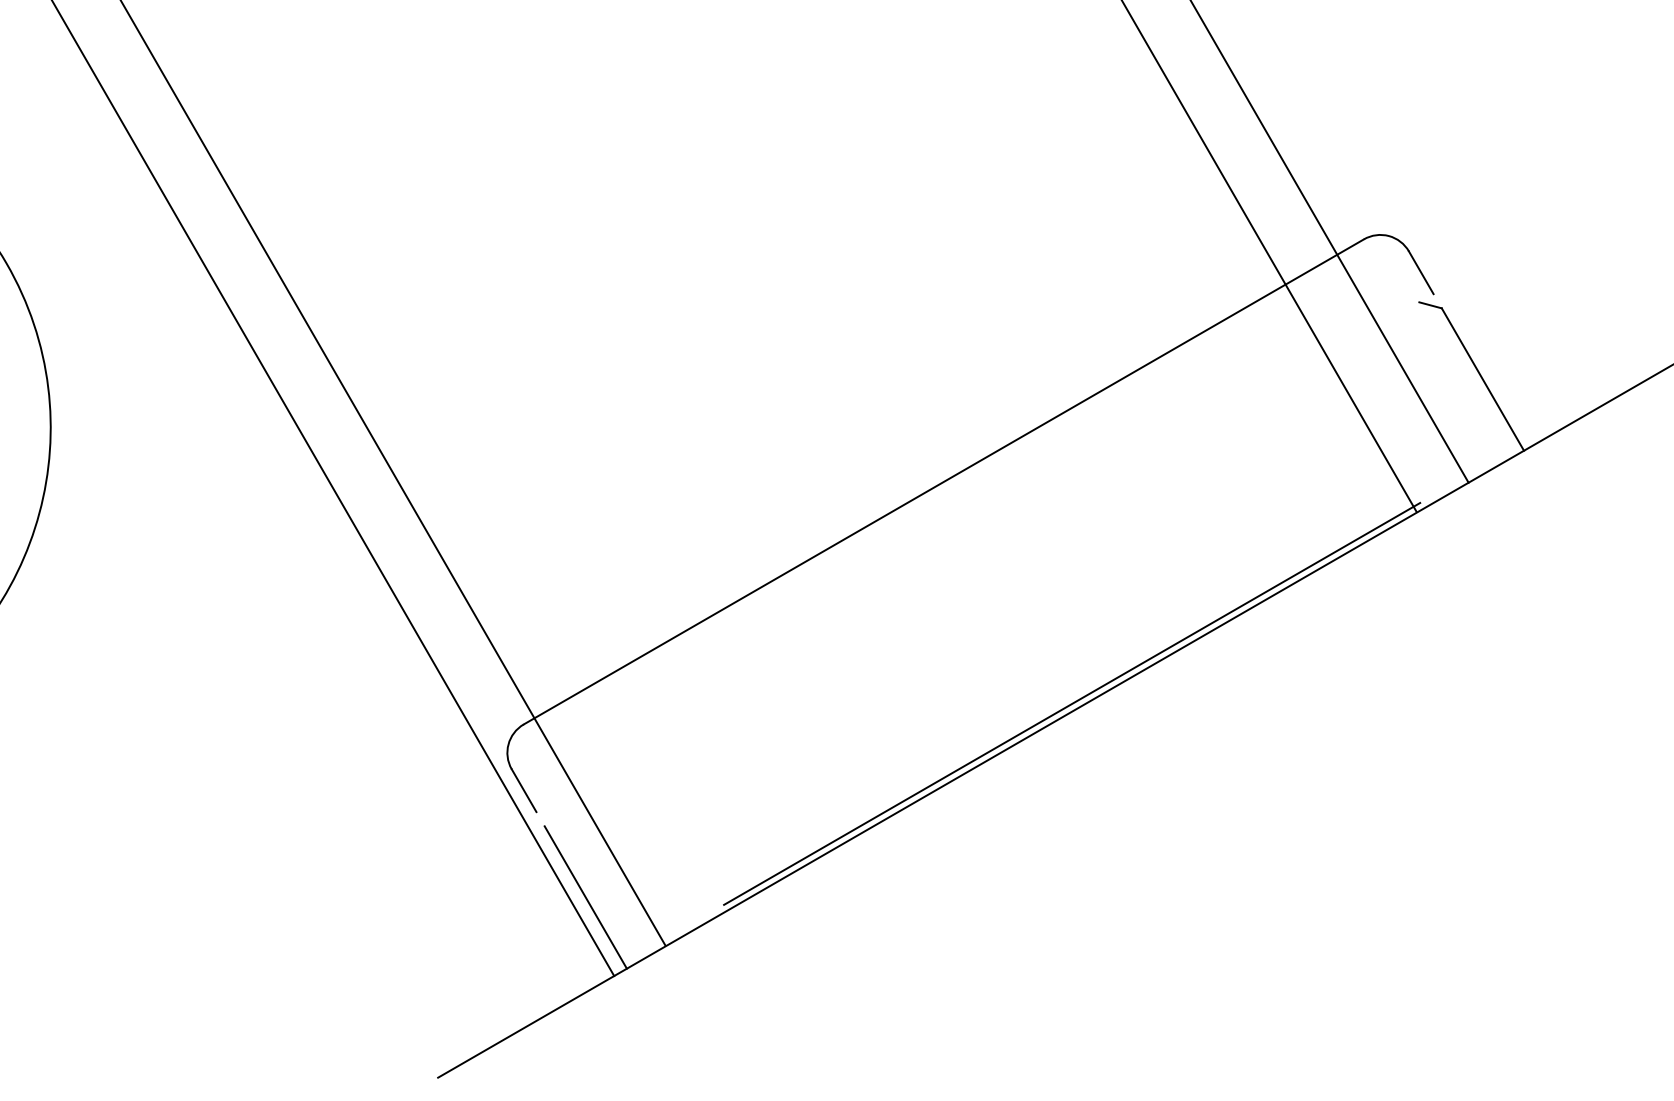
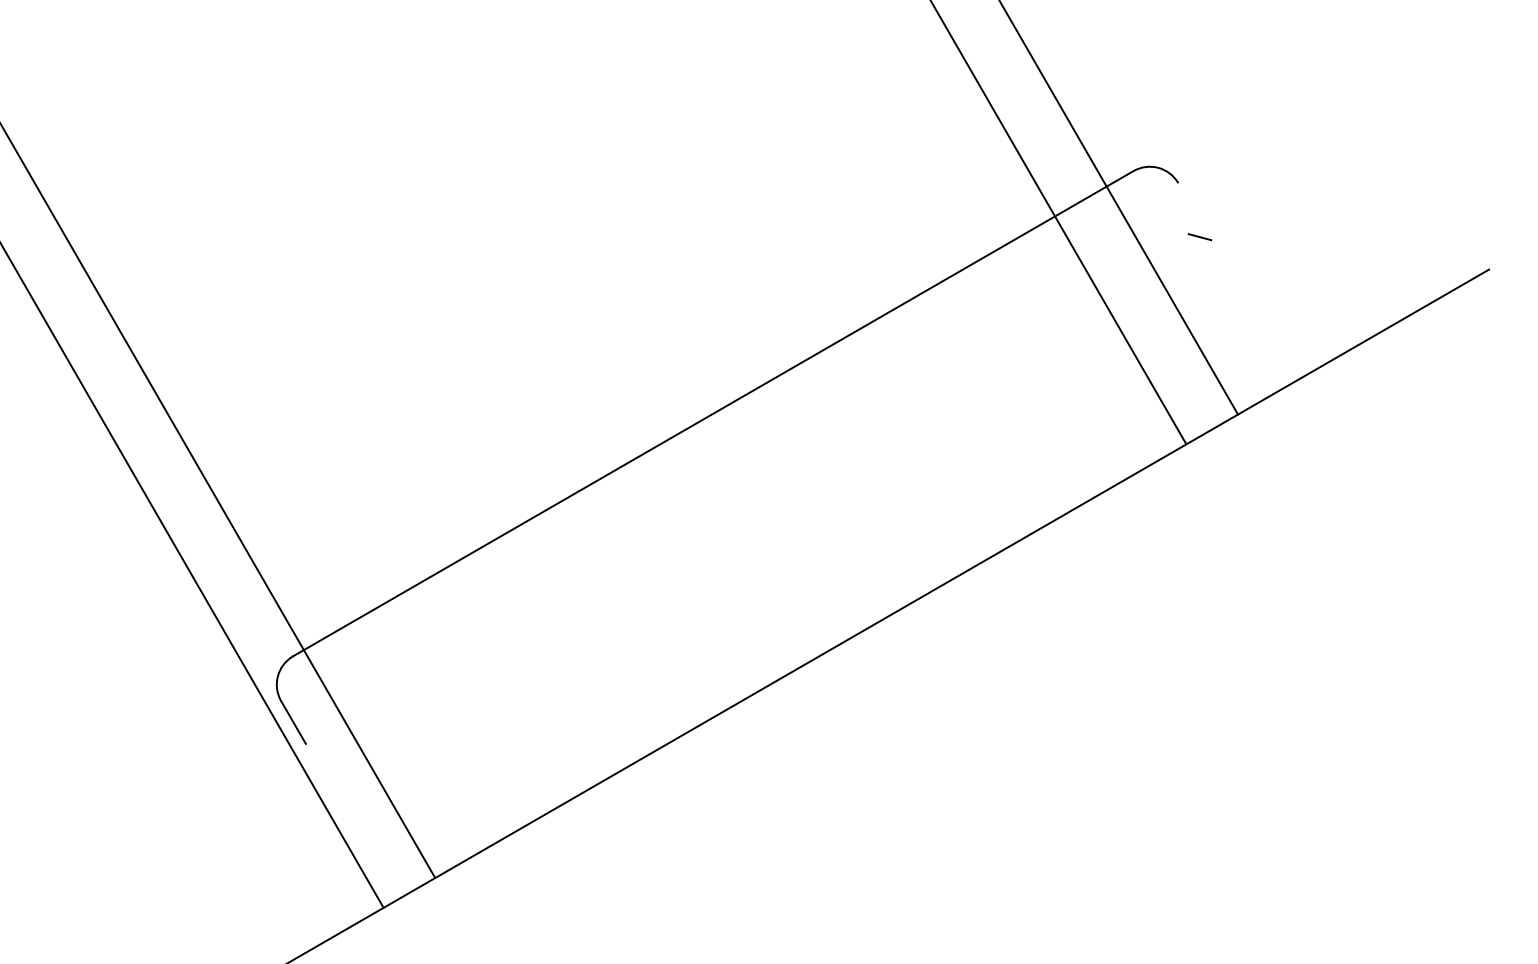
line: (1420, 272) -> (1189, 204), removed
line: (1482, 379) -> (1251, 311), removed
line: (1072, 703) -> (841, 635), removed
line: (585, 897) -> (354, 829), removed

